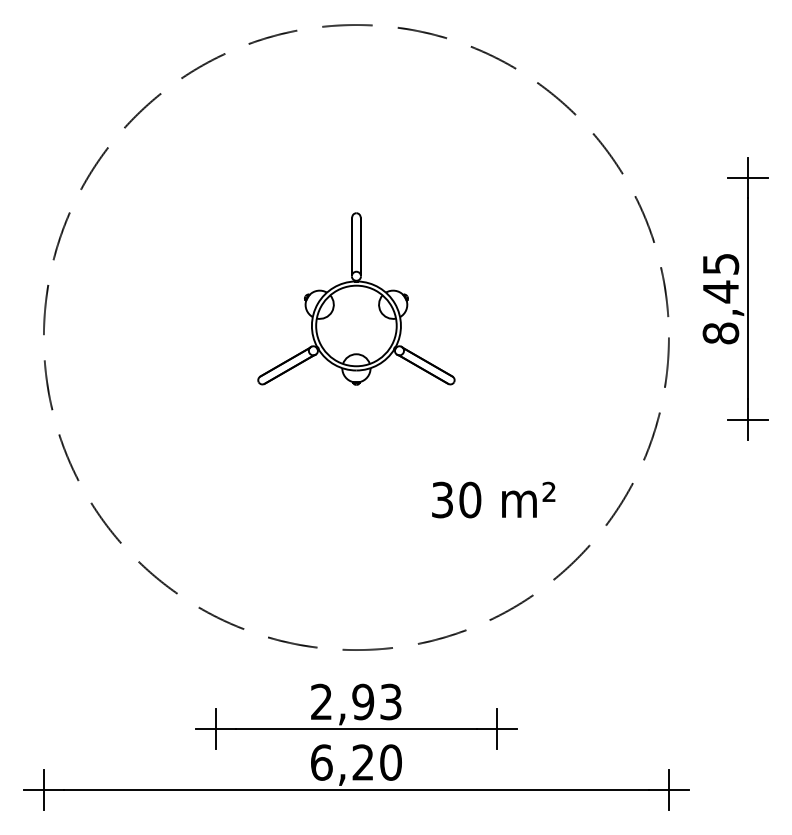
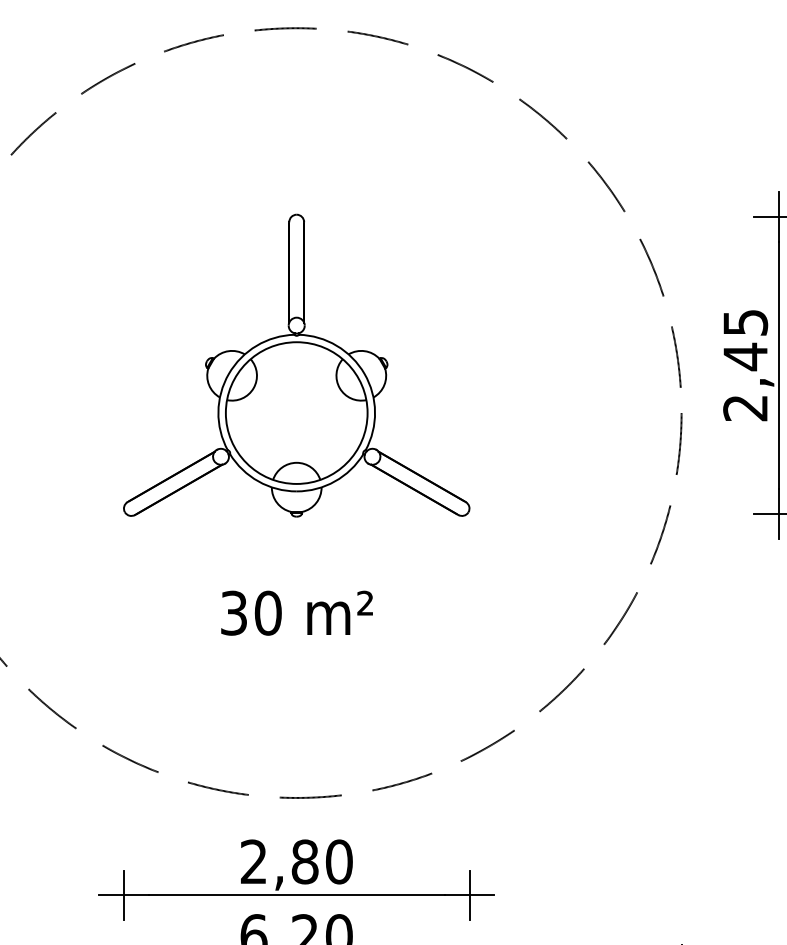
part: (356, 298) -> (296, 365), size x1.43
text: (720, 333) -> (745, 408), 8,45 -> 2,45
text: (493, 499) -> (296, 612), moved
text: (376, 701) -> (321, 861), 2,93 -> 2,80

